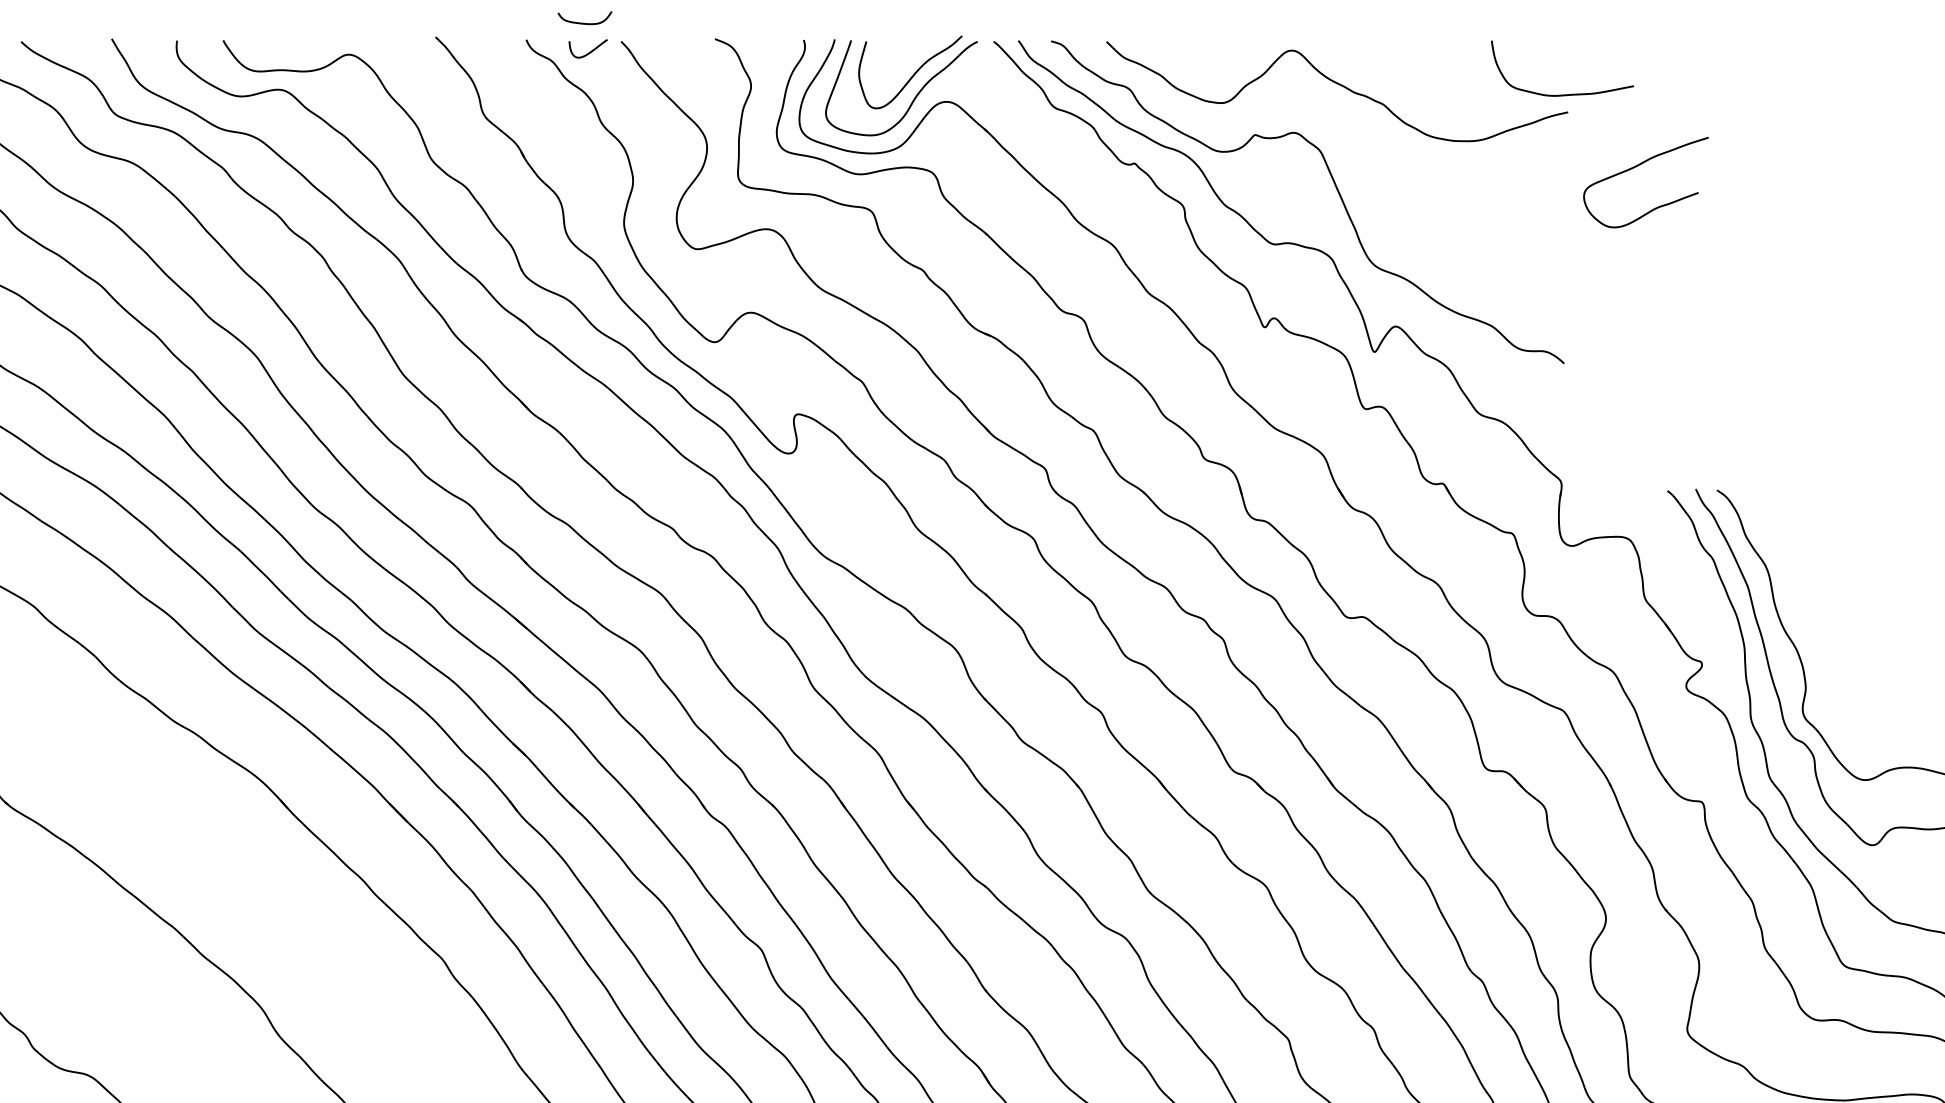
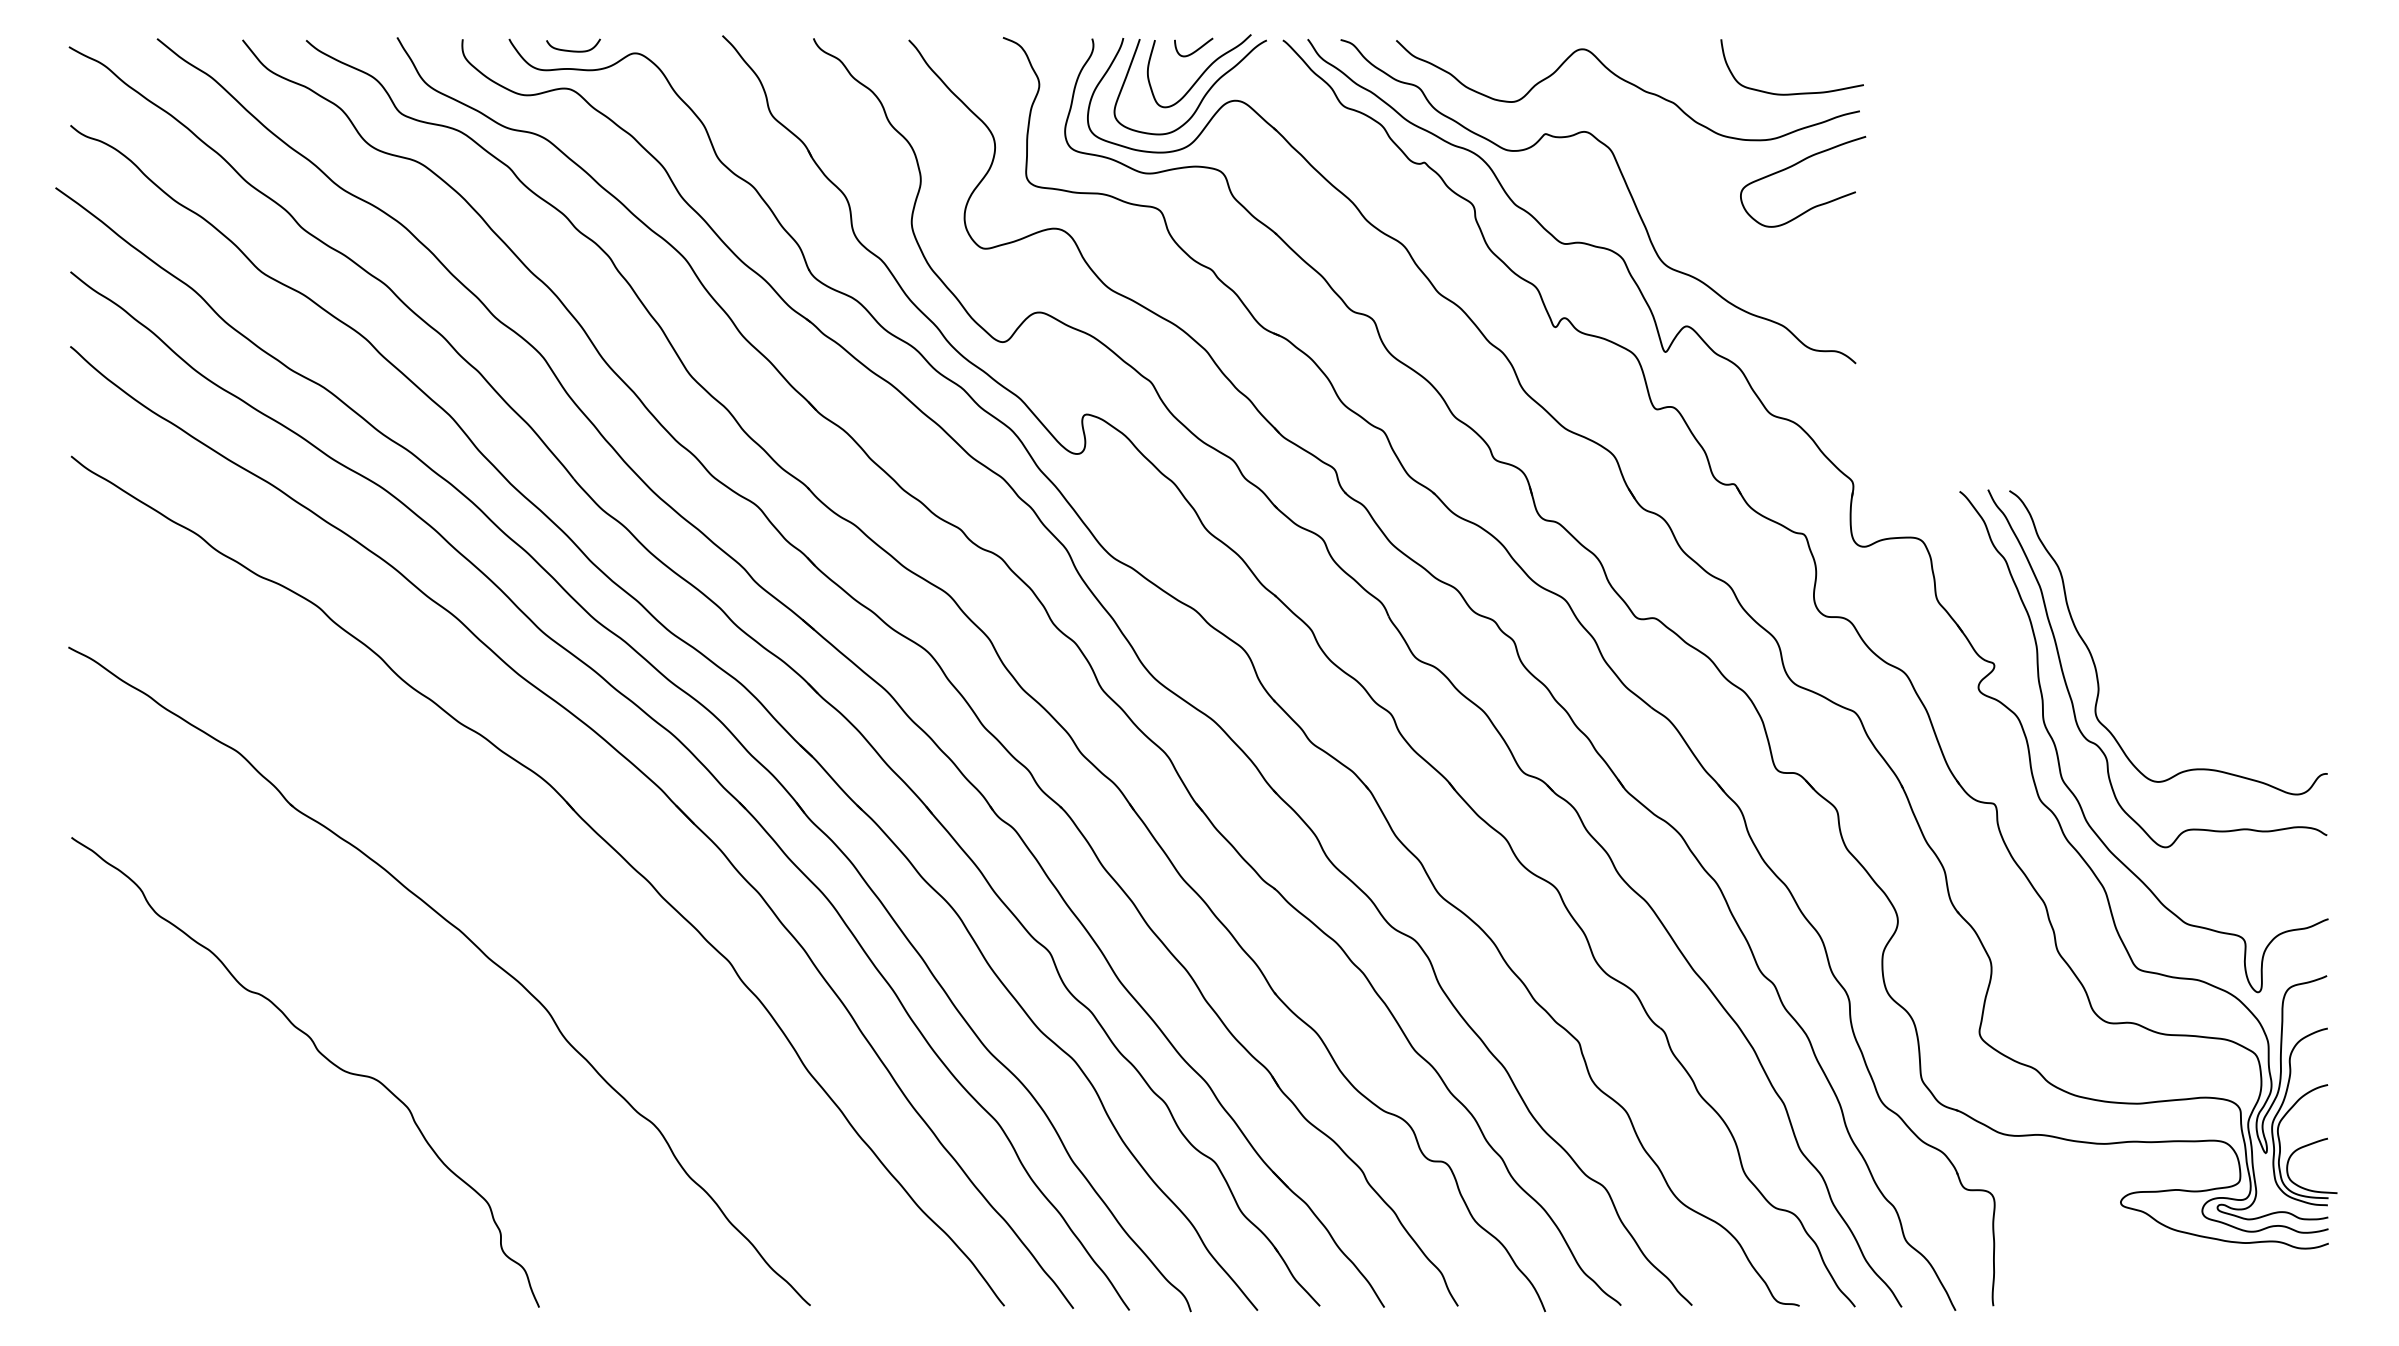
curve: (584, 22) -> (573, 50), moved
curve: (590, 50) -> (1196, 49), moved
curve: (1561, 94) -> (1791, 93), moved
curve: (1638, 166) -> (1795, 165), moved

